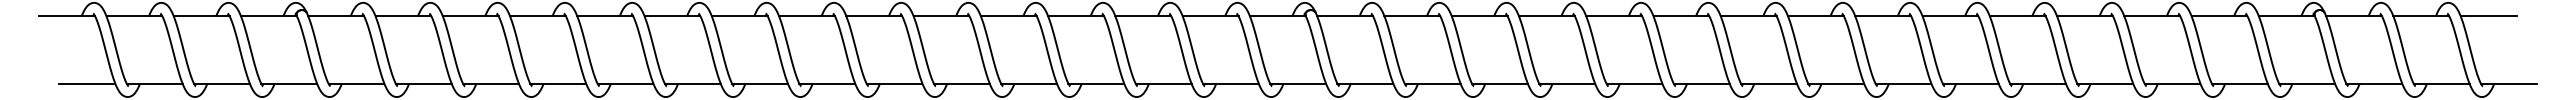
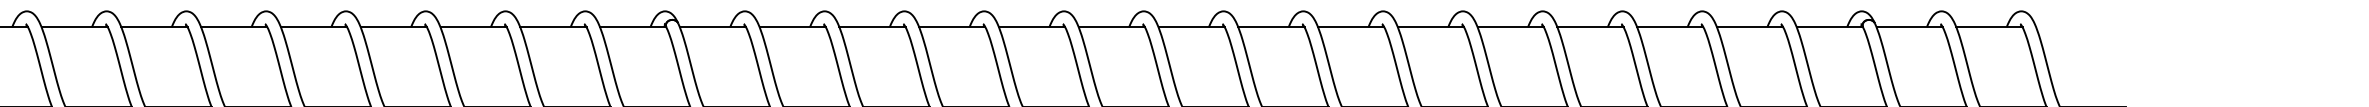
line: (2488, 16) -> (2069, 27), removed

